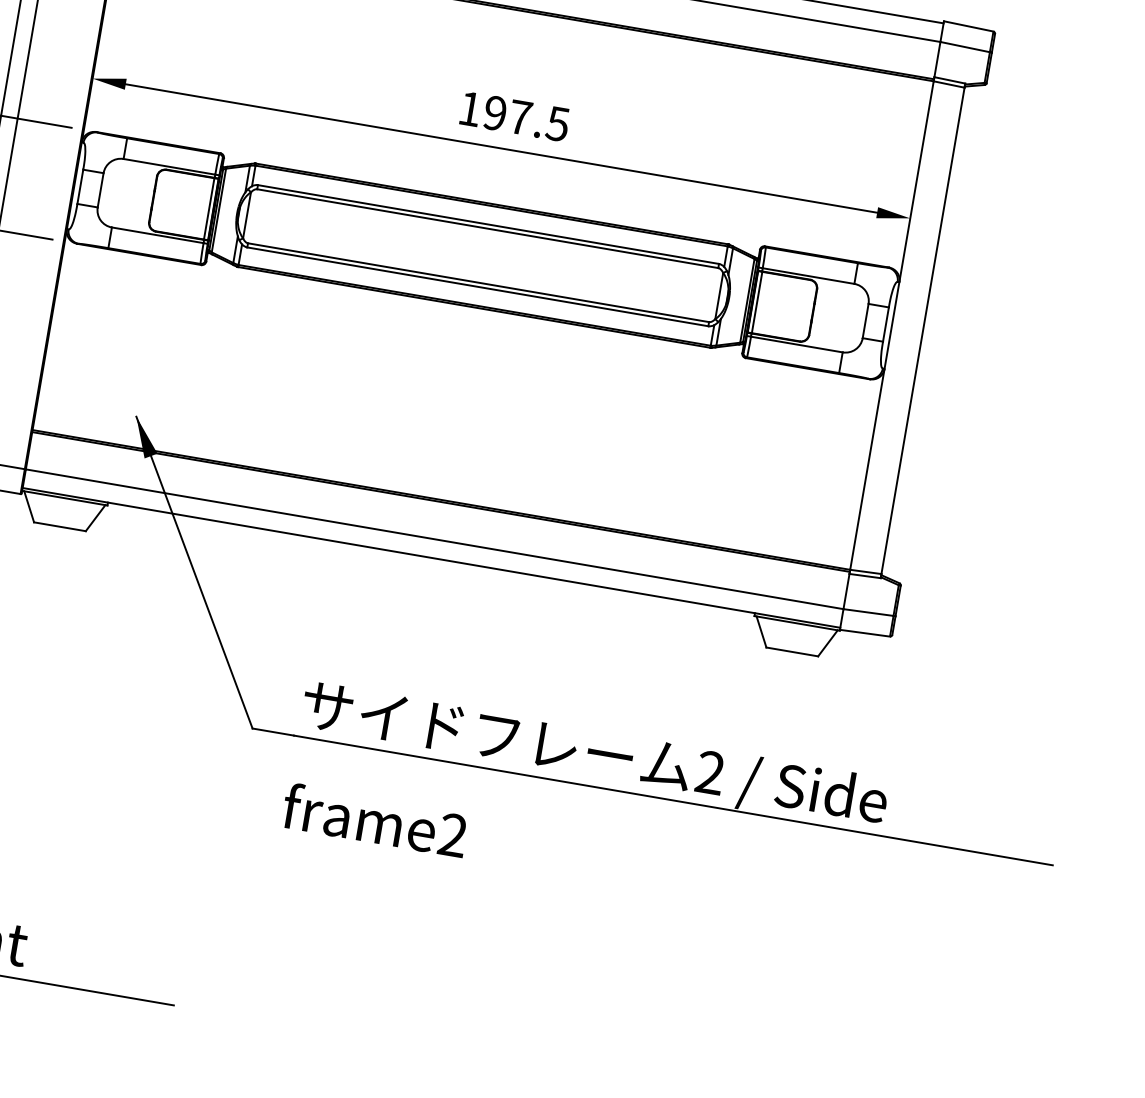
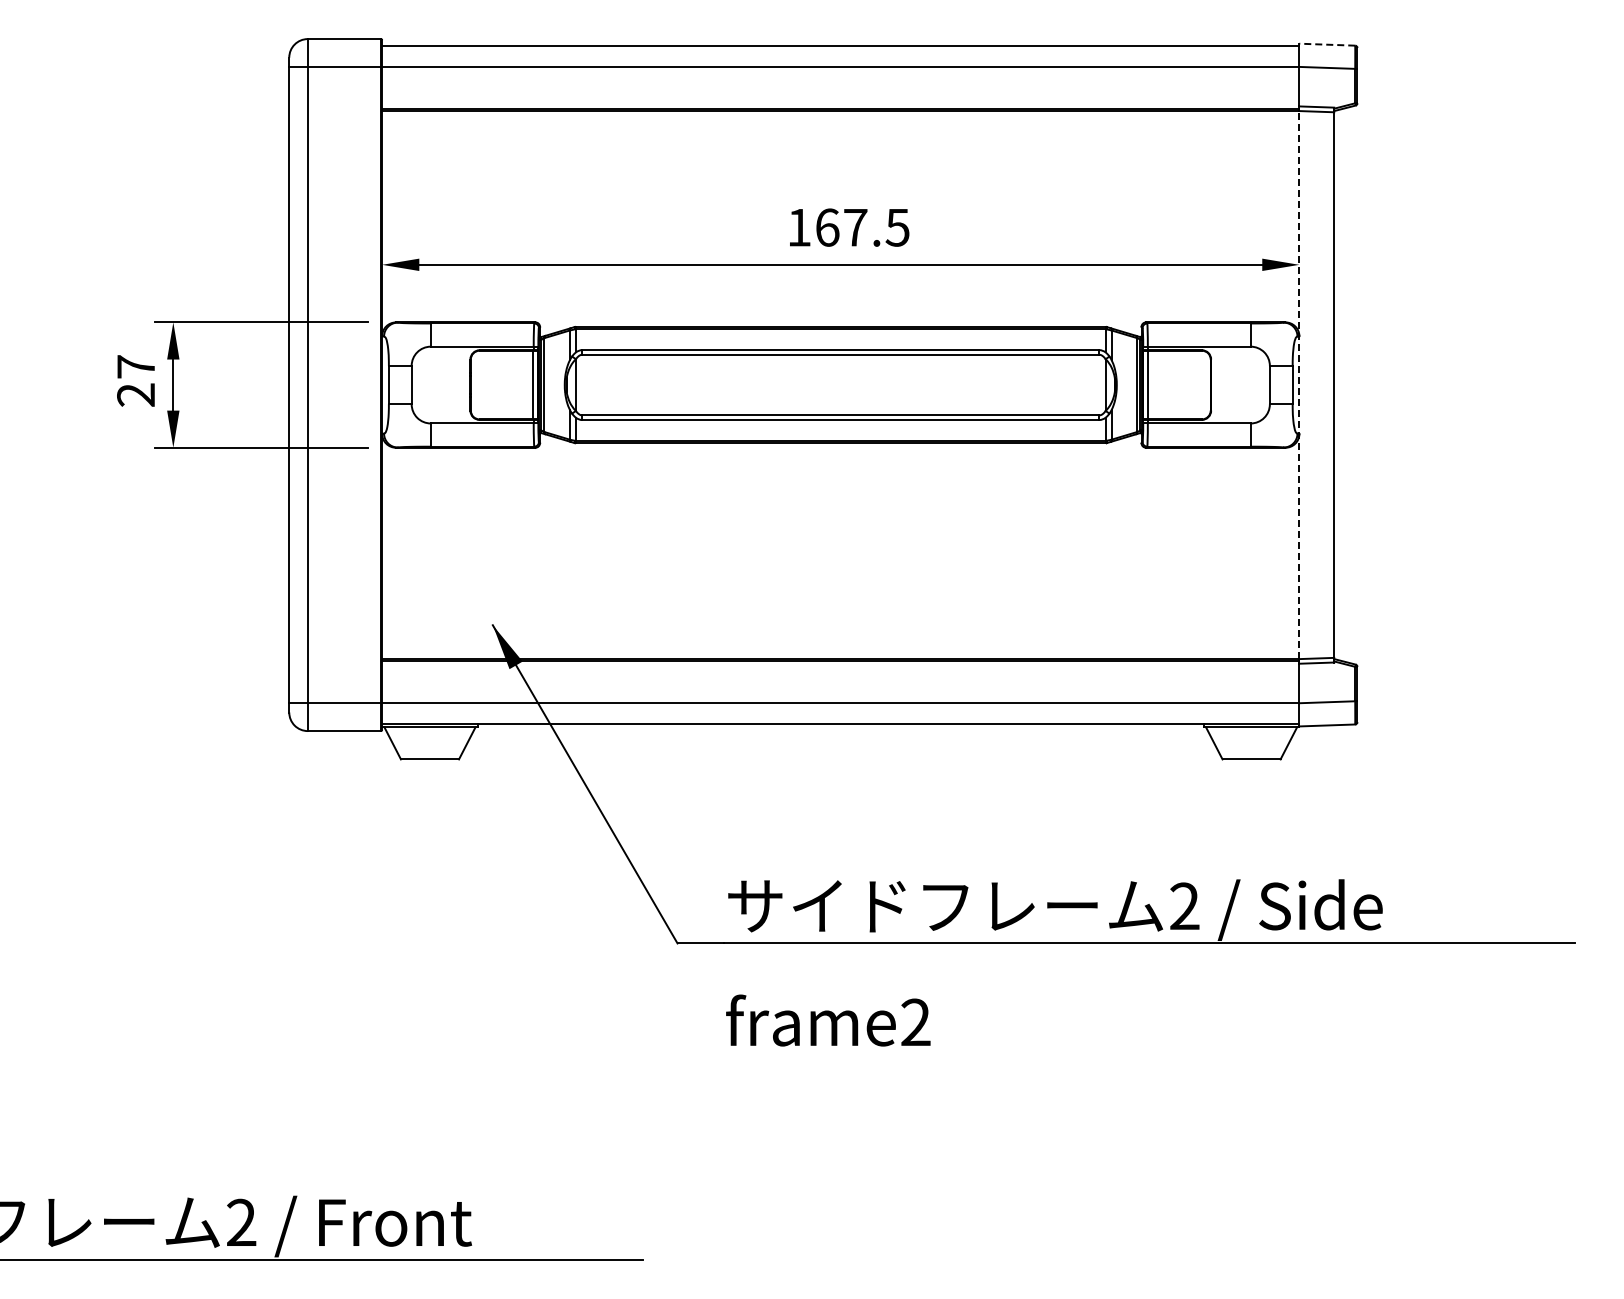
line: (968, 26) -> (1327, 44), solid -> dashed
text: (495, 113) -> (827, 227), 197.5 -> 167.5
line: (892, 325) -> (1299, 384), solid -> dashed

